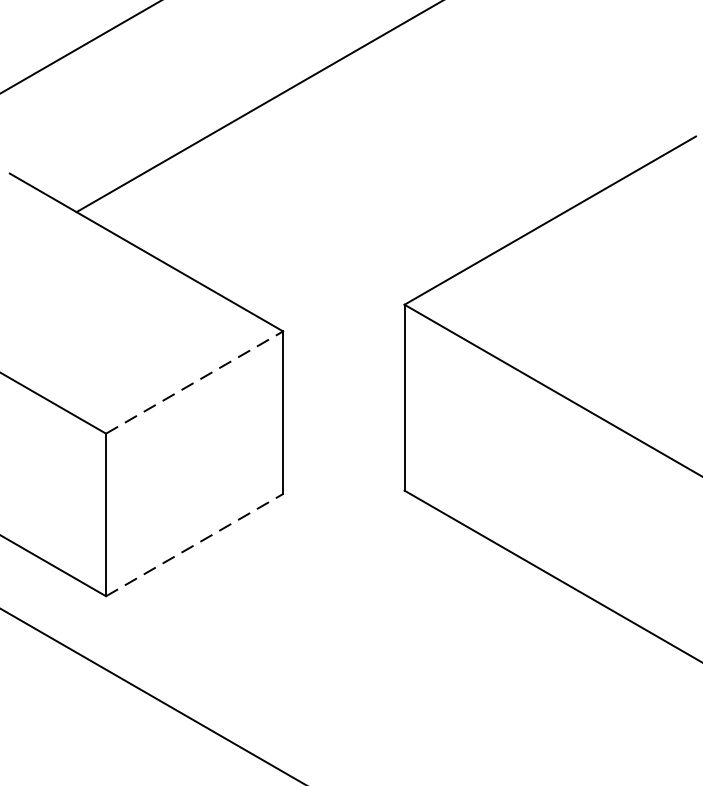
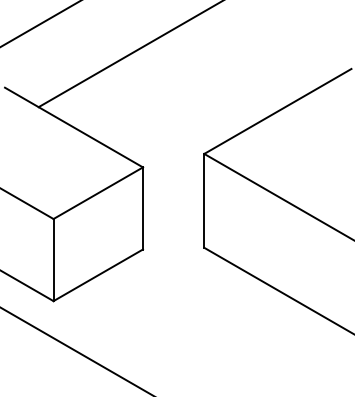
line: (195, 383) -> (98, 193), dashed -> solid
line: (195, 545) -> (98, 275), dashed -> solid

